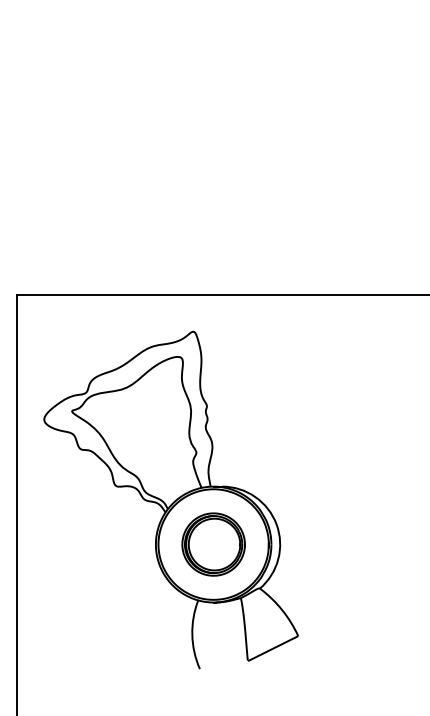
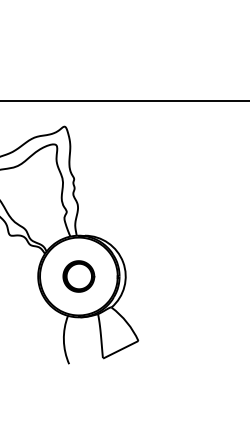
part: (213, 544) -> (78, 276), size x0.7

